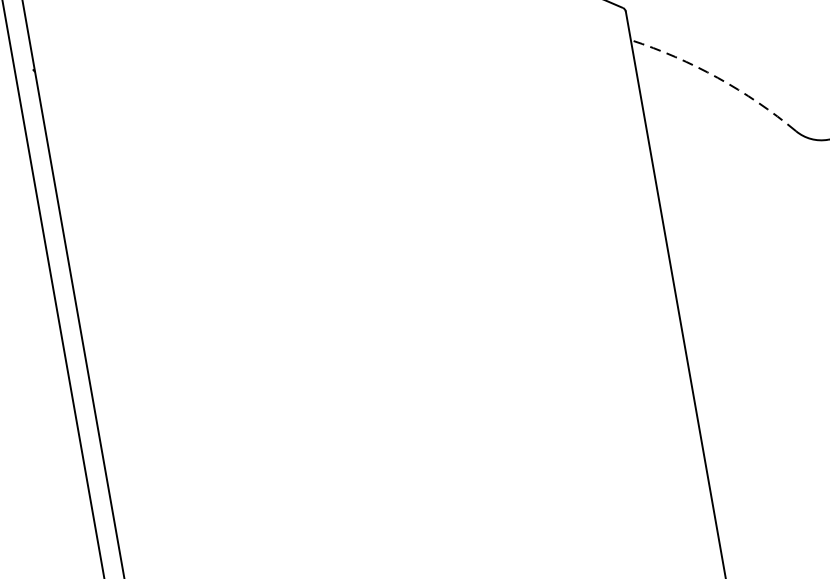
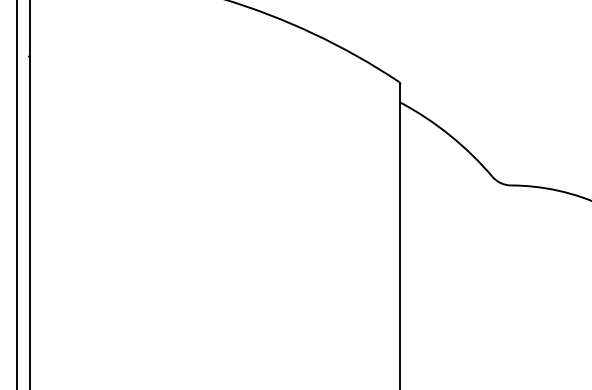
arc: (717, 78) -> (449, 135), dashed -> solid

